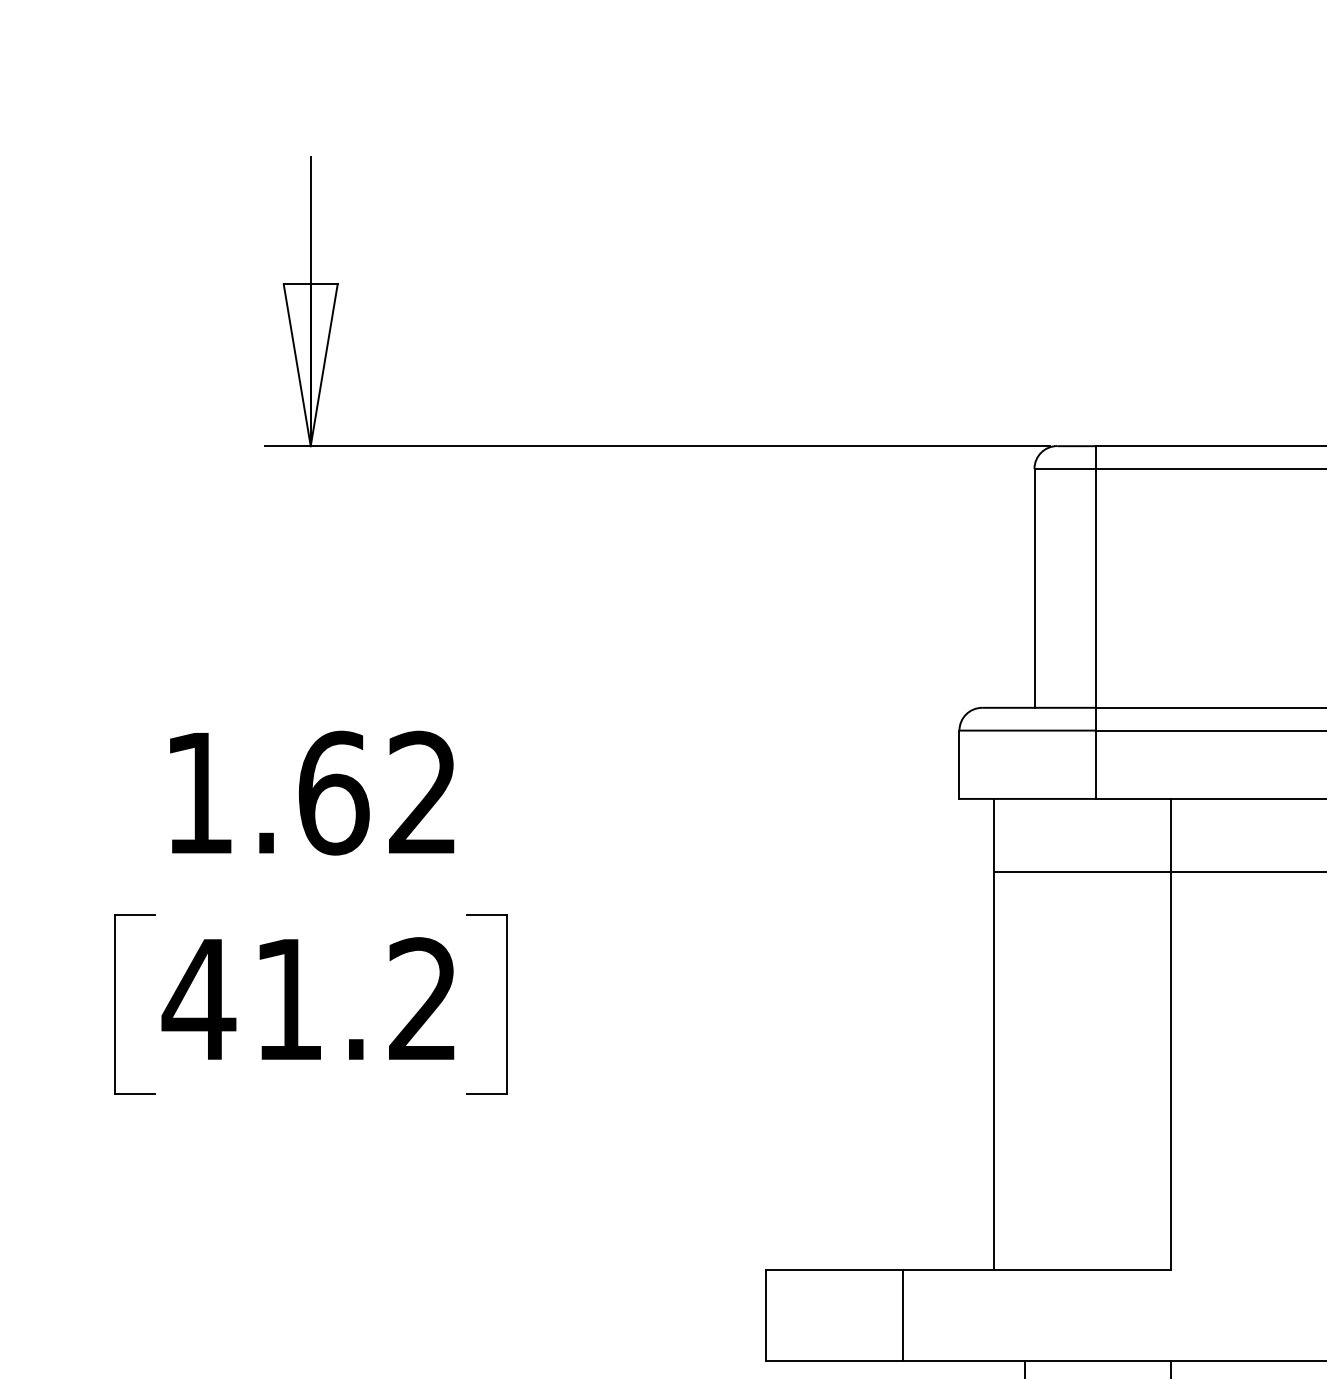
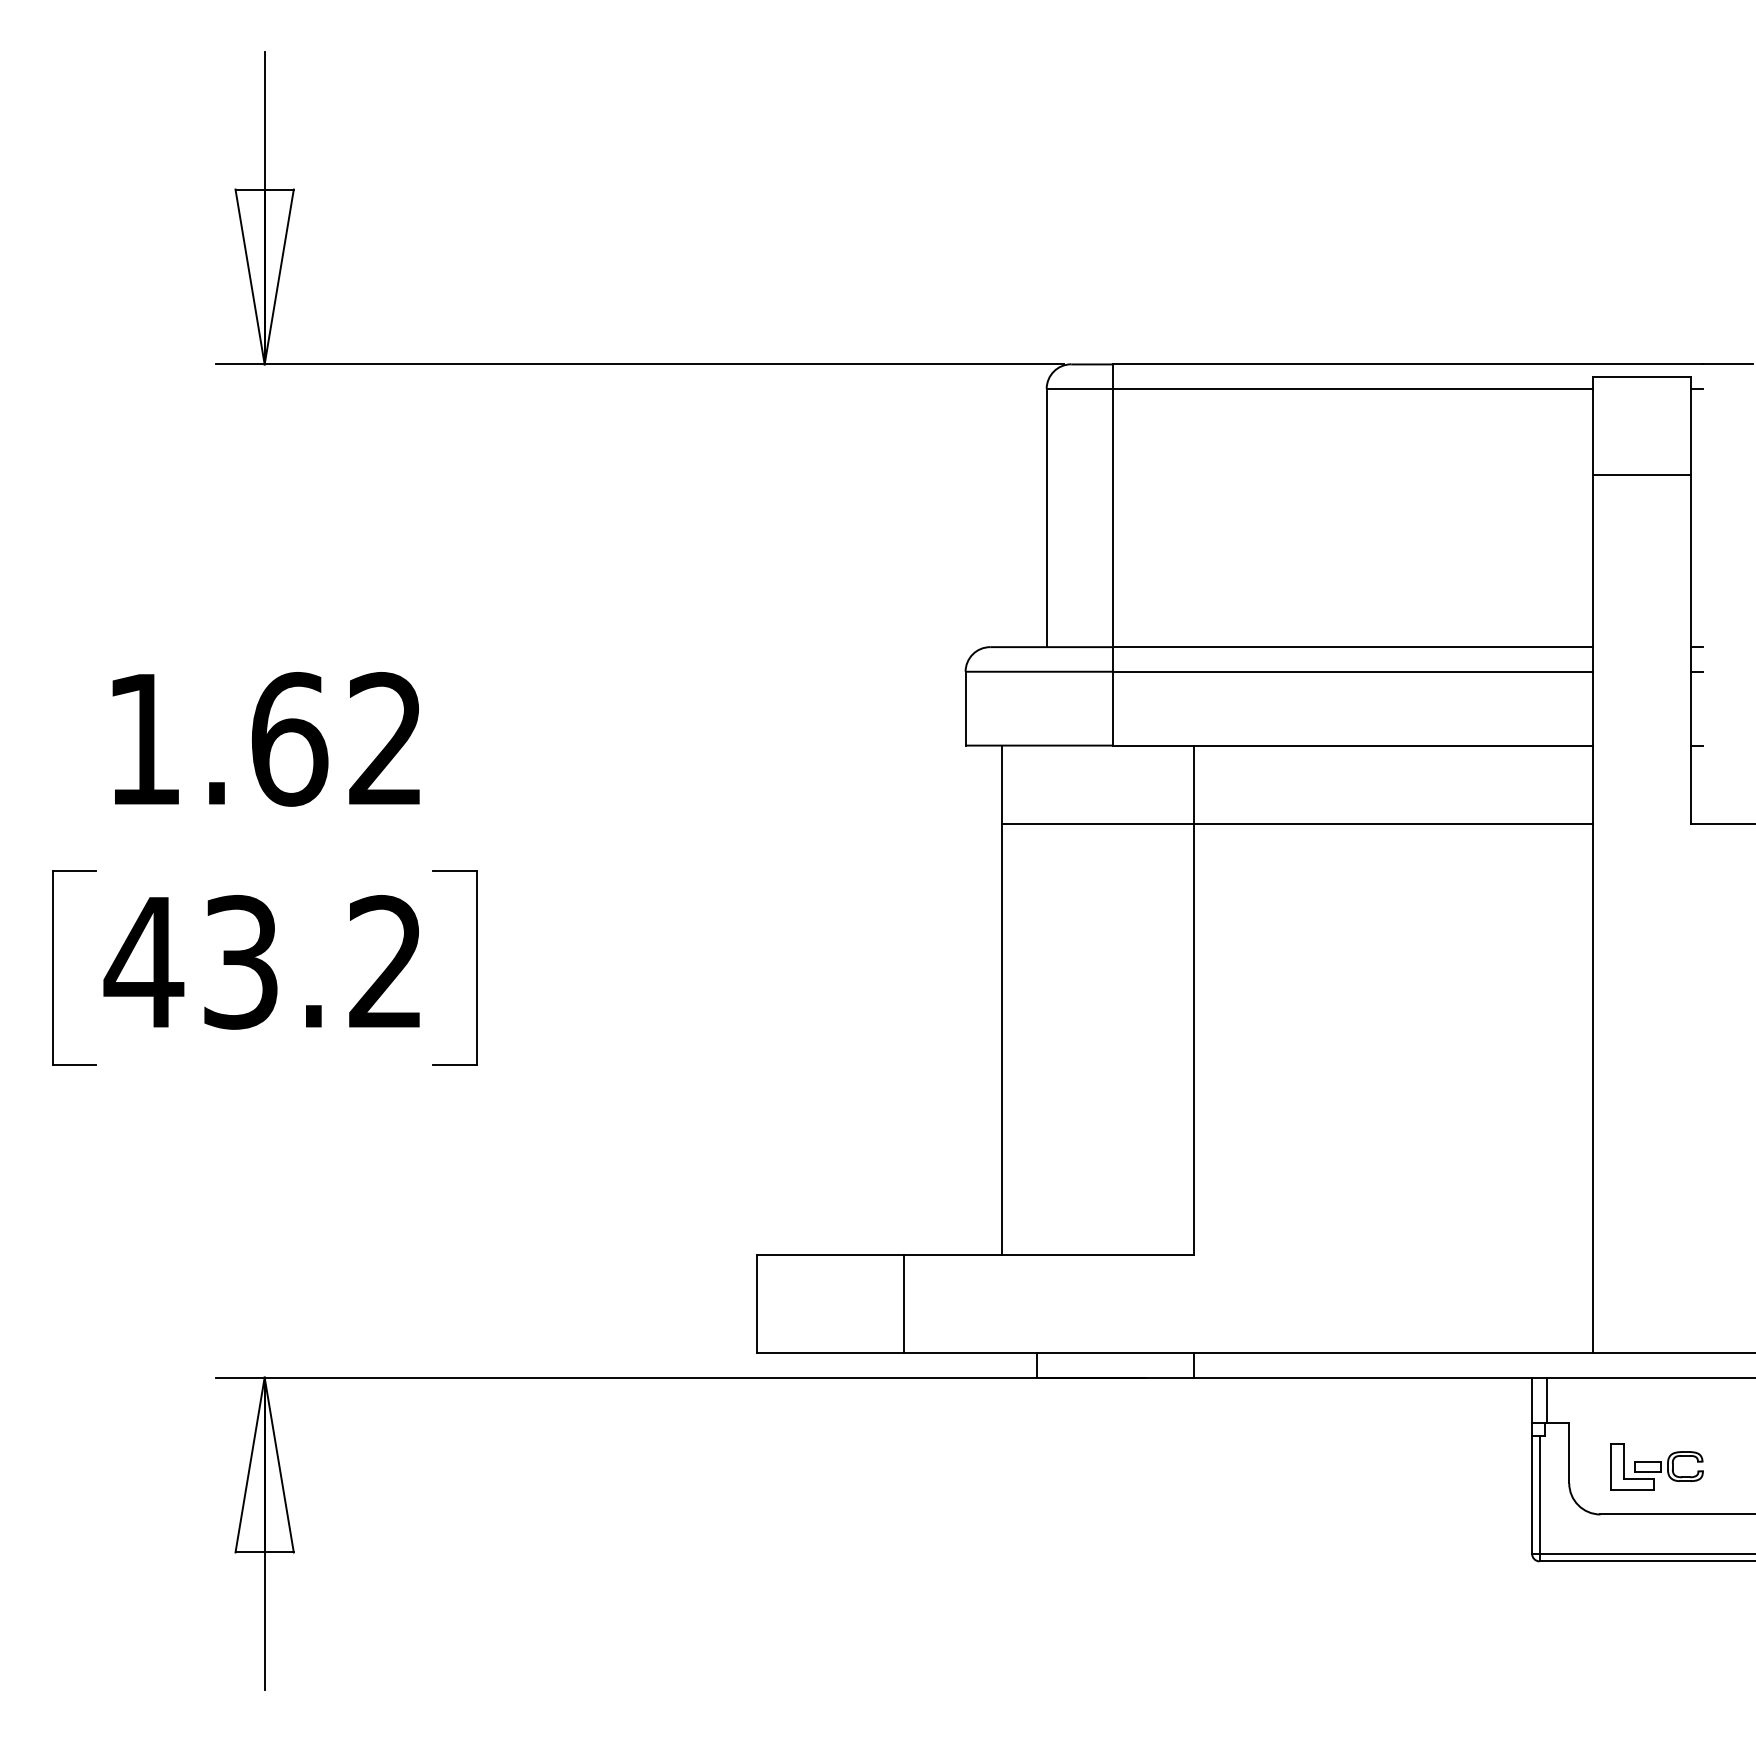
text: (288, 998) -> (240, 961), 41.2 -> 43.2

